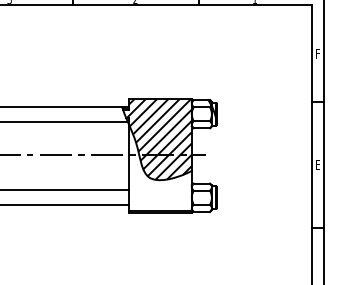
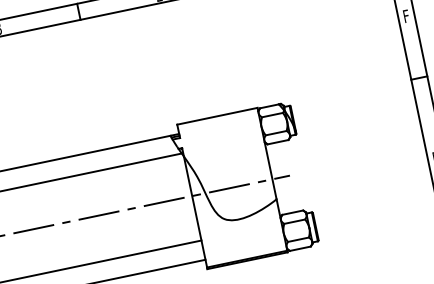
hatch: (157, 139) -> (224, 168), removed

